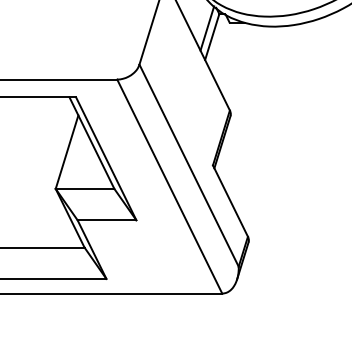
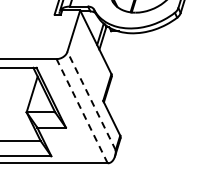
line: (188, 166) -> (91, 101), solid -> dashed
line: (168, 185) -> (81, 110), solid -> dashed

